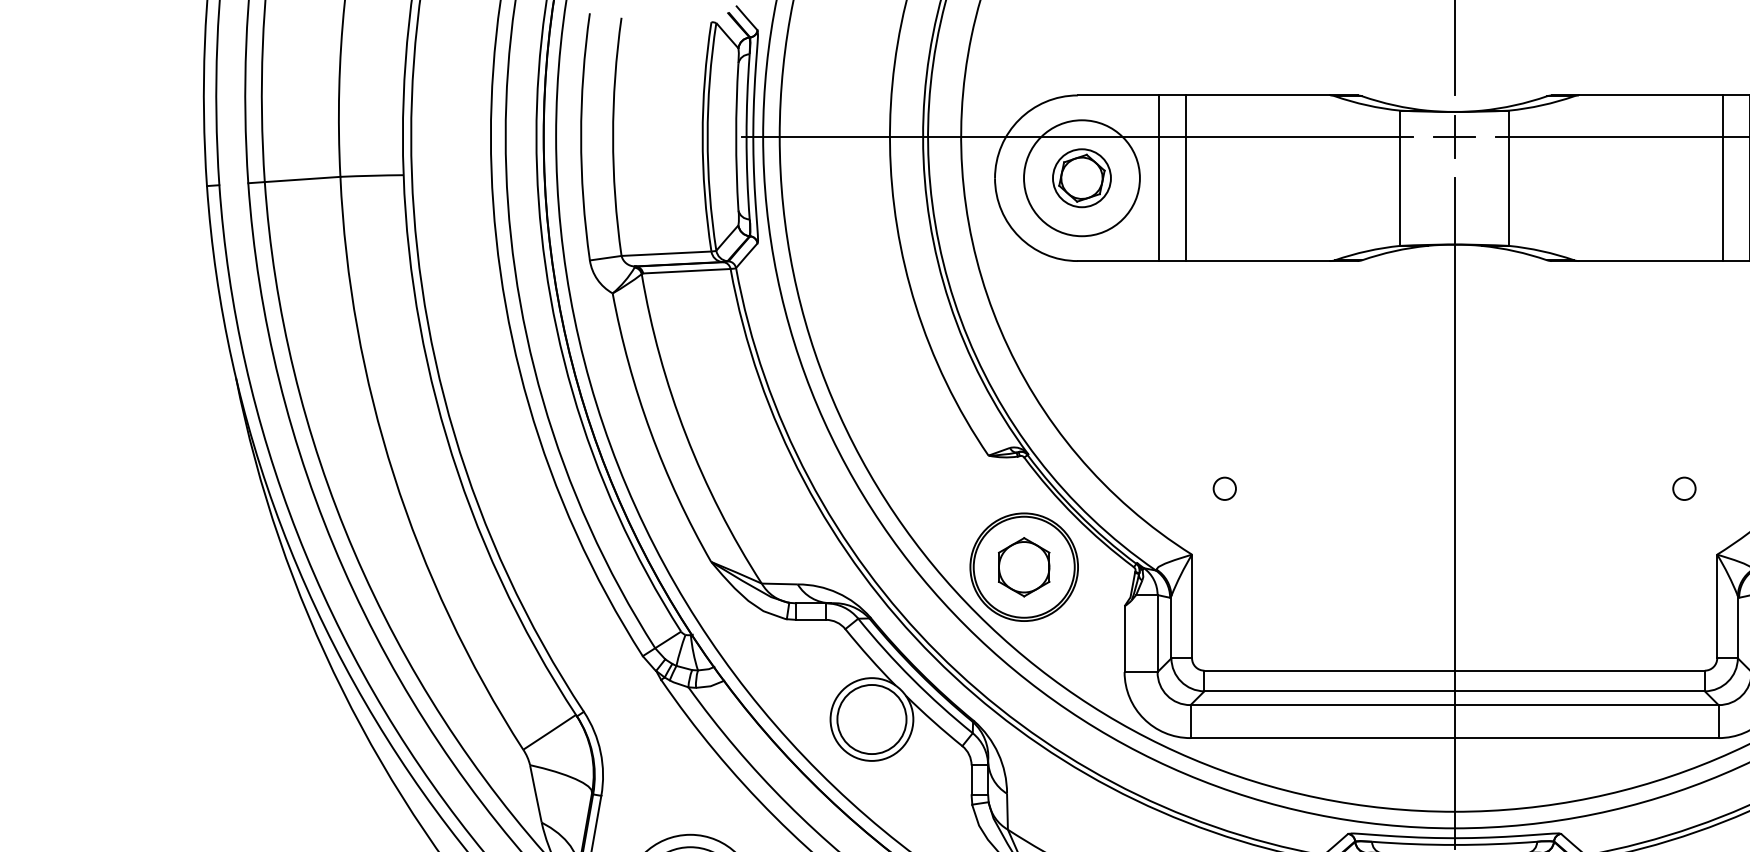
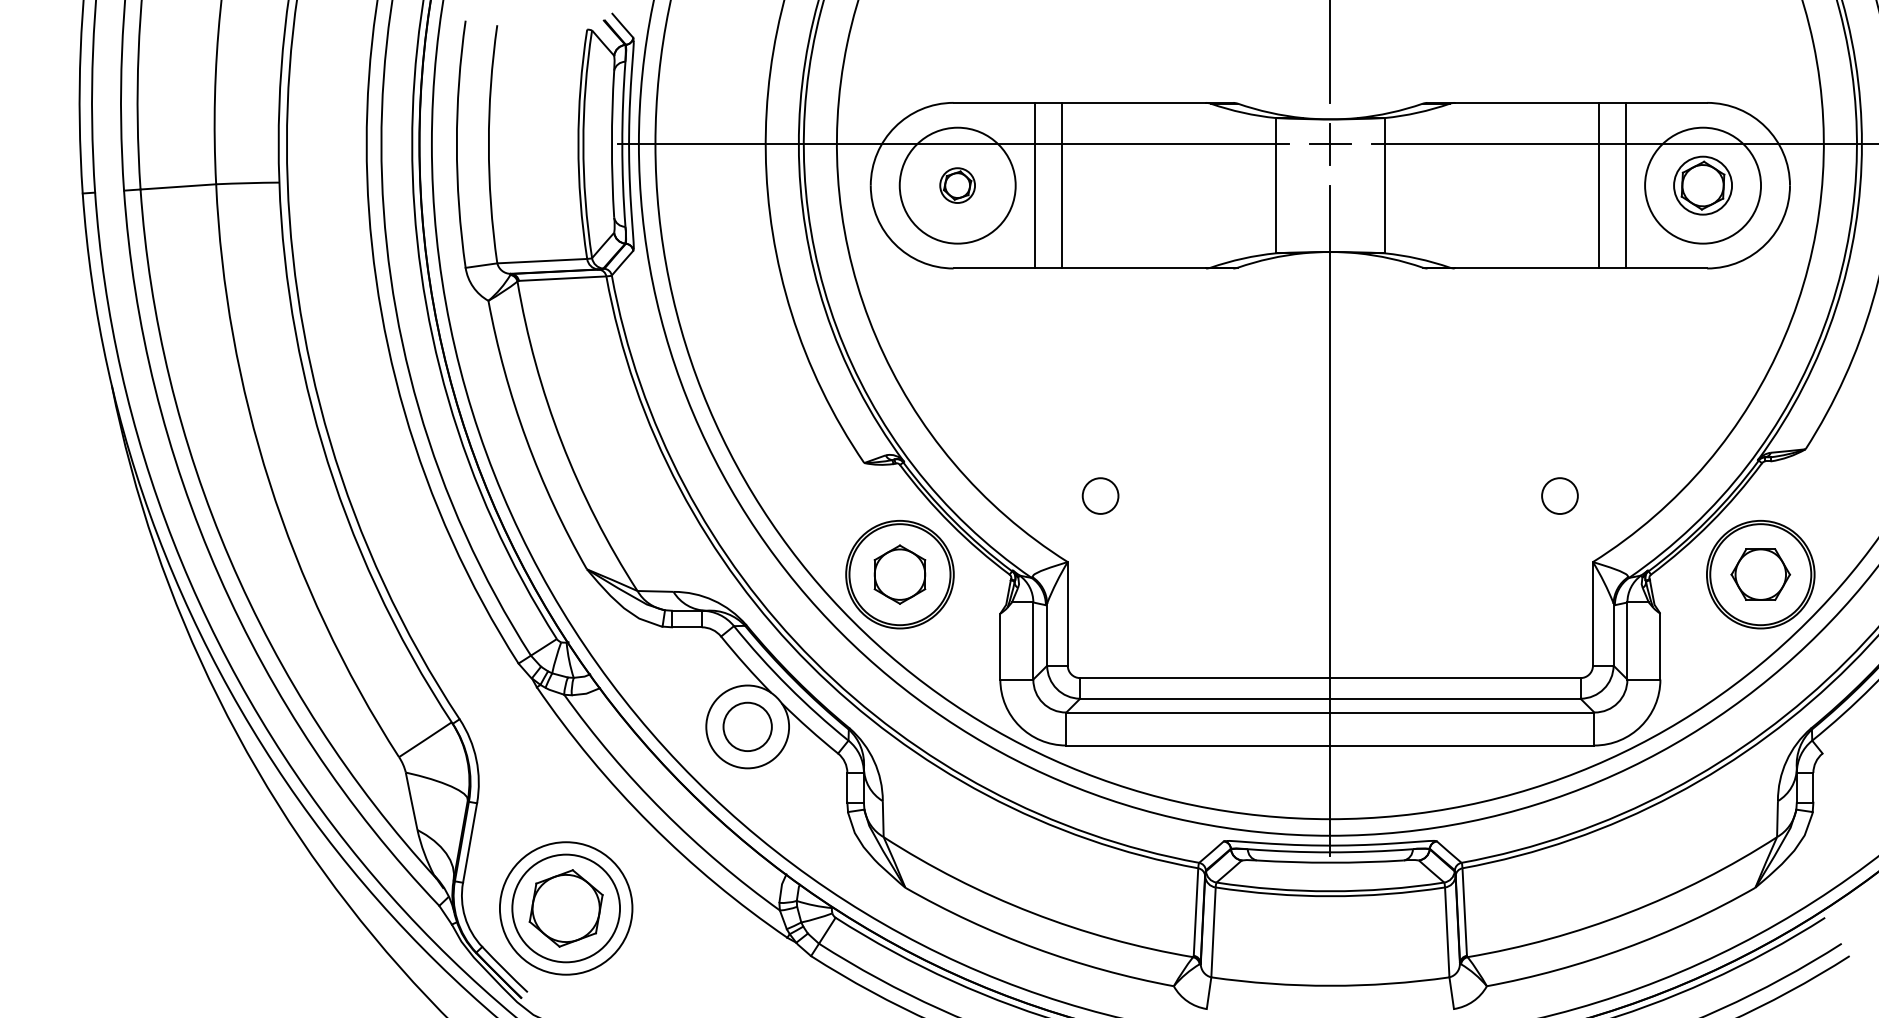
part: (1081, 178) -> (957, 185), size x0.6
circle: (1224, 489) -> (1100, 496), size x1.6
circle: (1684, 489) -> (1560, 496), size x1.6
circle: (871, 719) -> (747, 726), size x0.7

